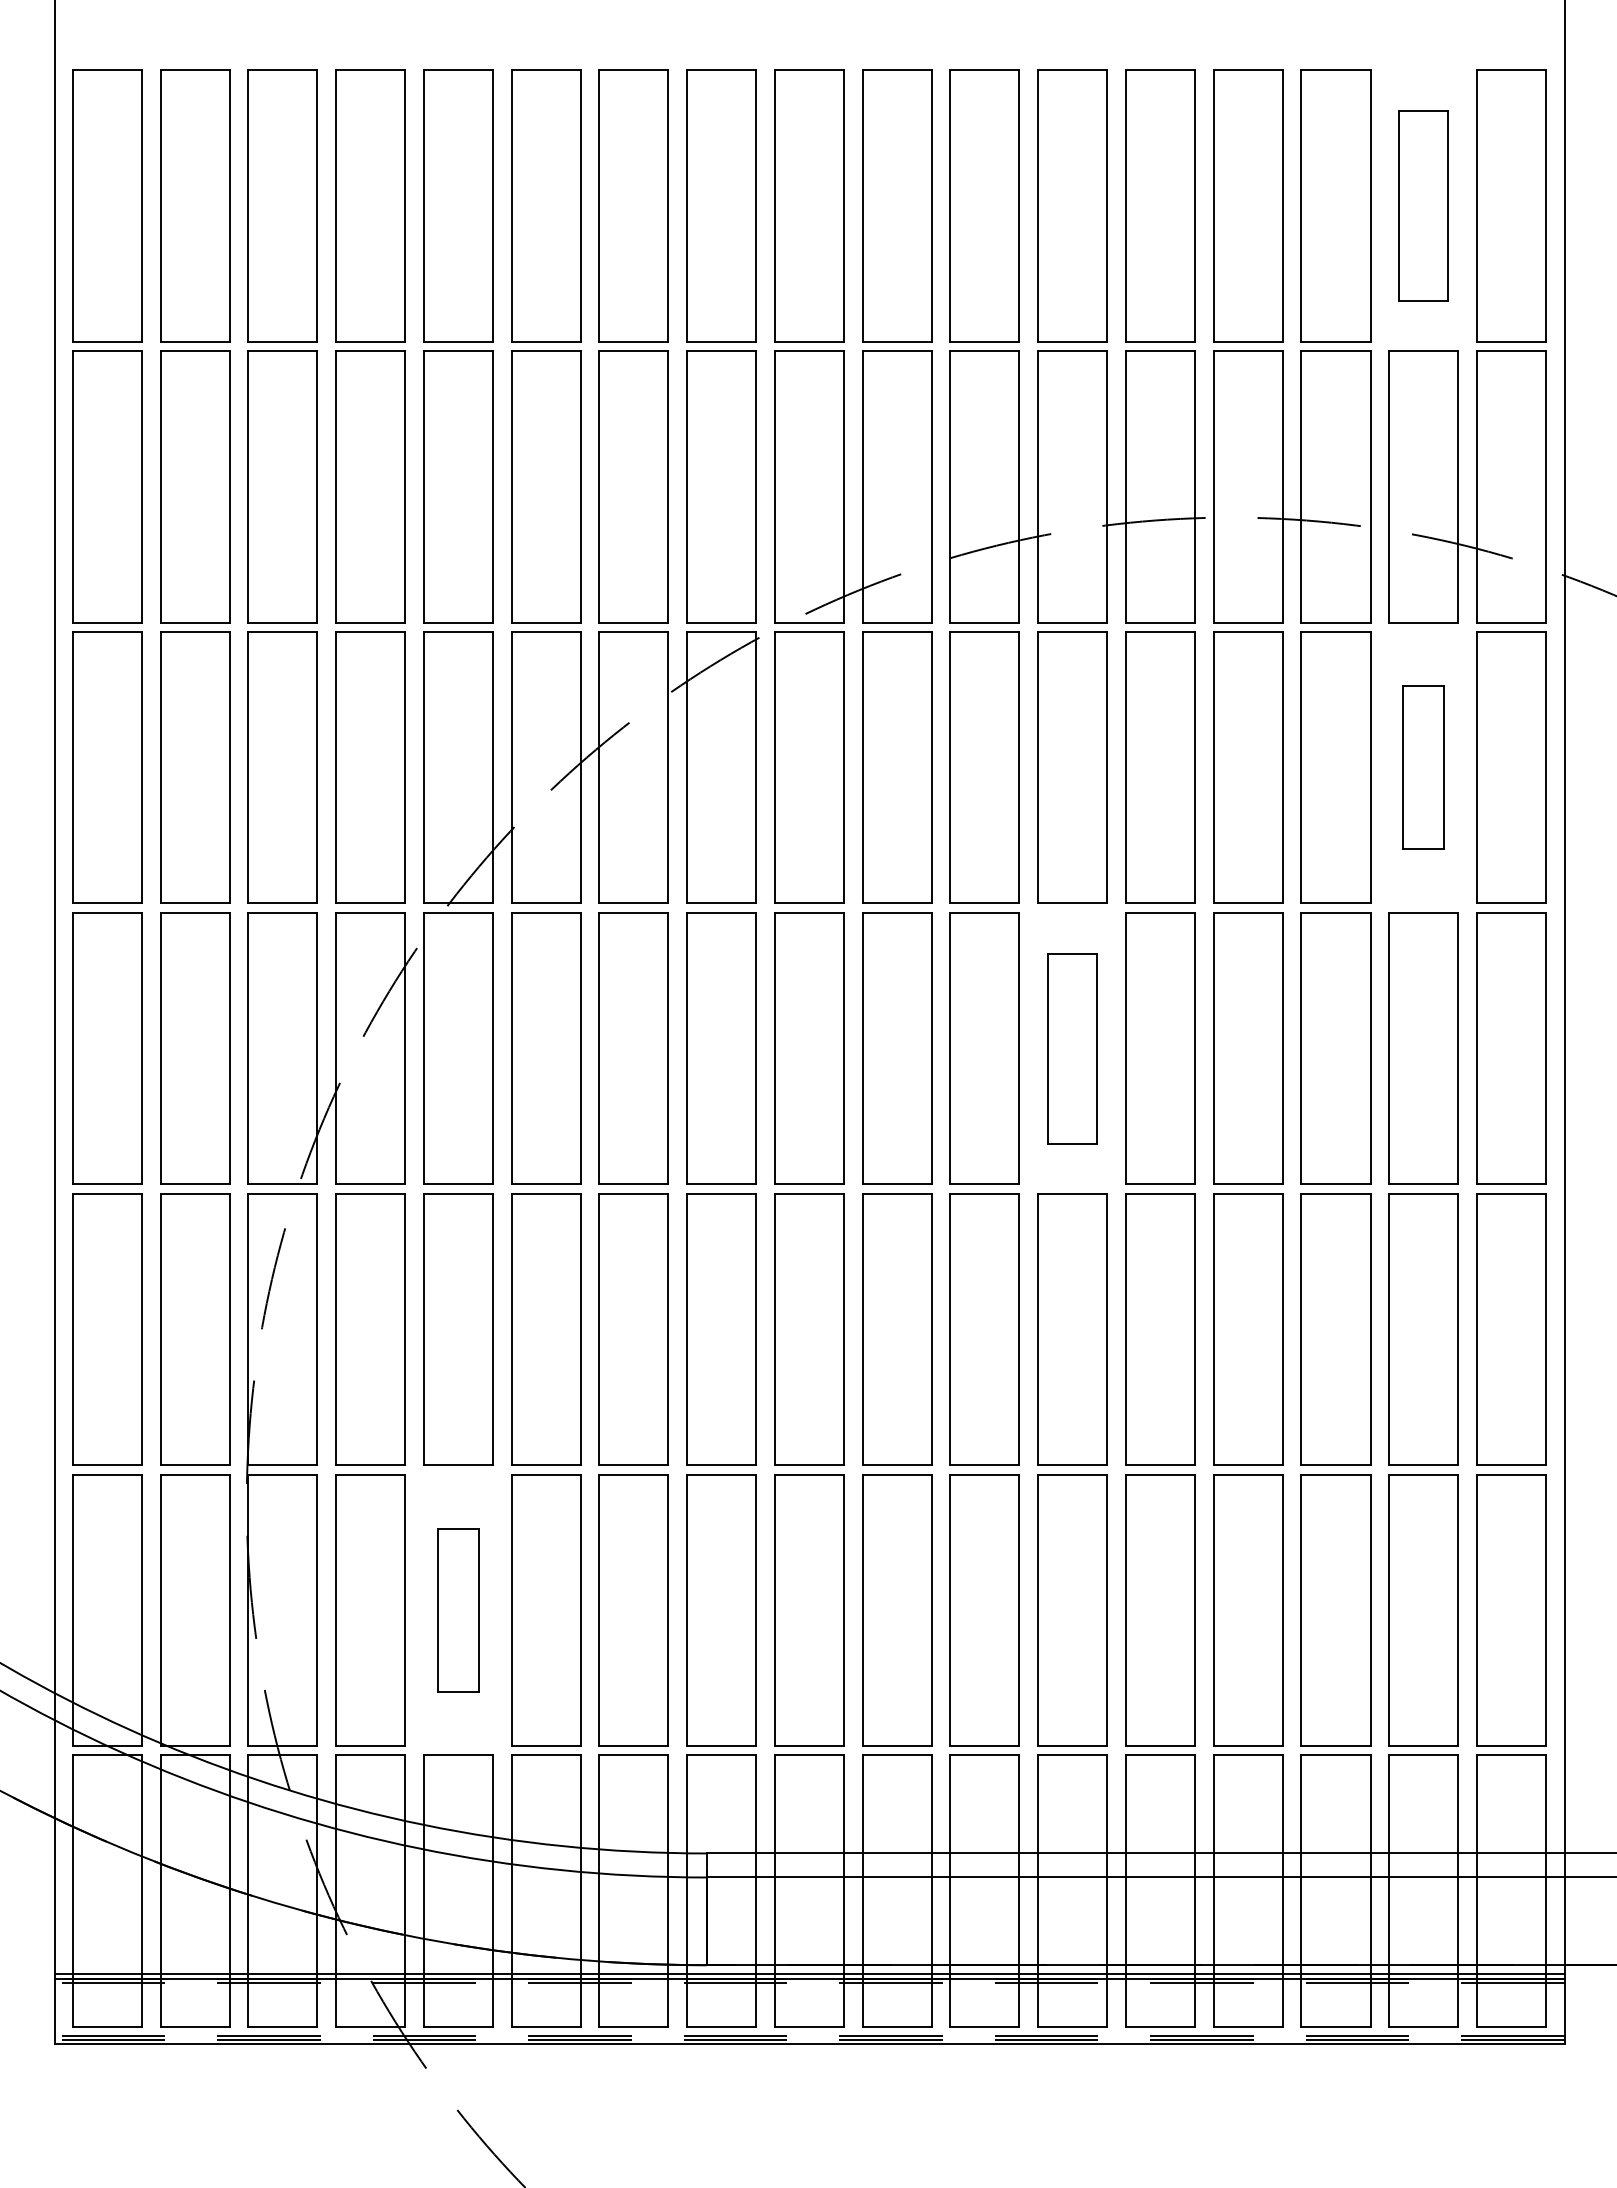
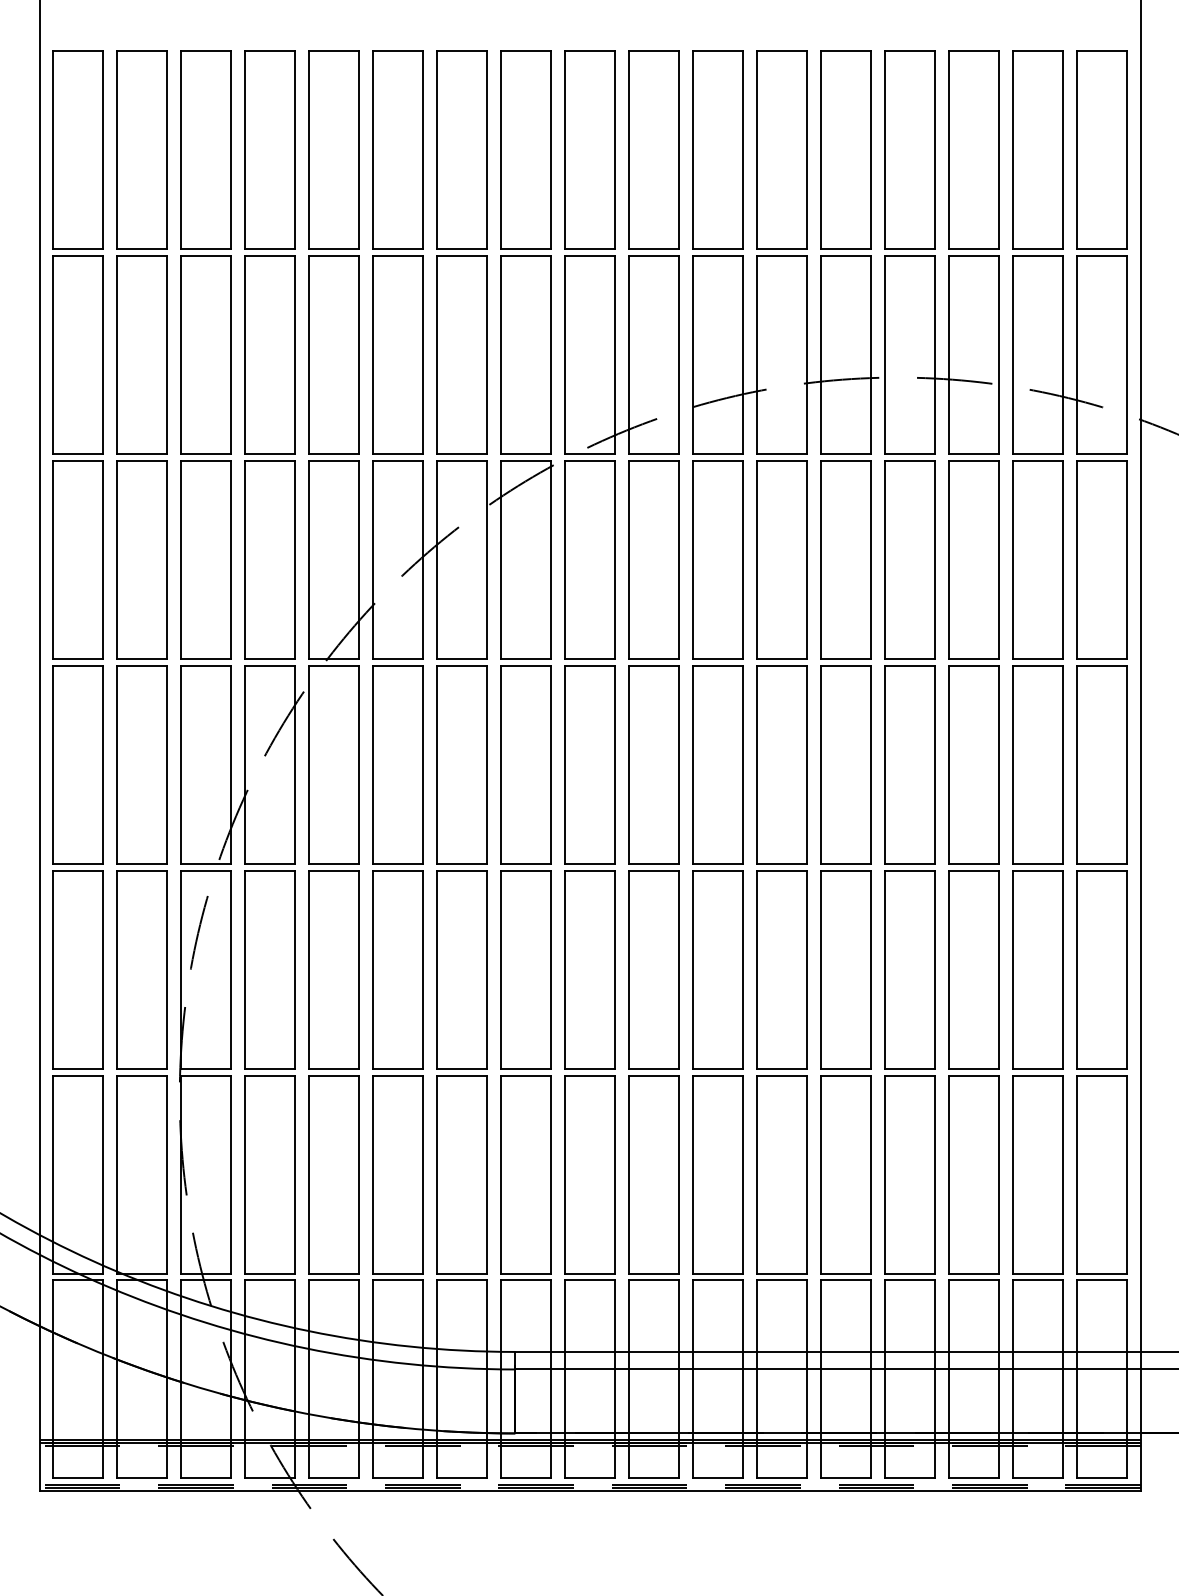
part: (1423, 205) -> (1038, 149), size x1.43
part: (1423, 767) -> (1038, 559), size x1.67
part: (1072, 1048) -> (782, 764), size x1.43
part: (458, 1610) -> (334, 1174), size x1.67

